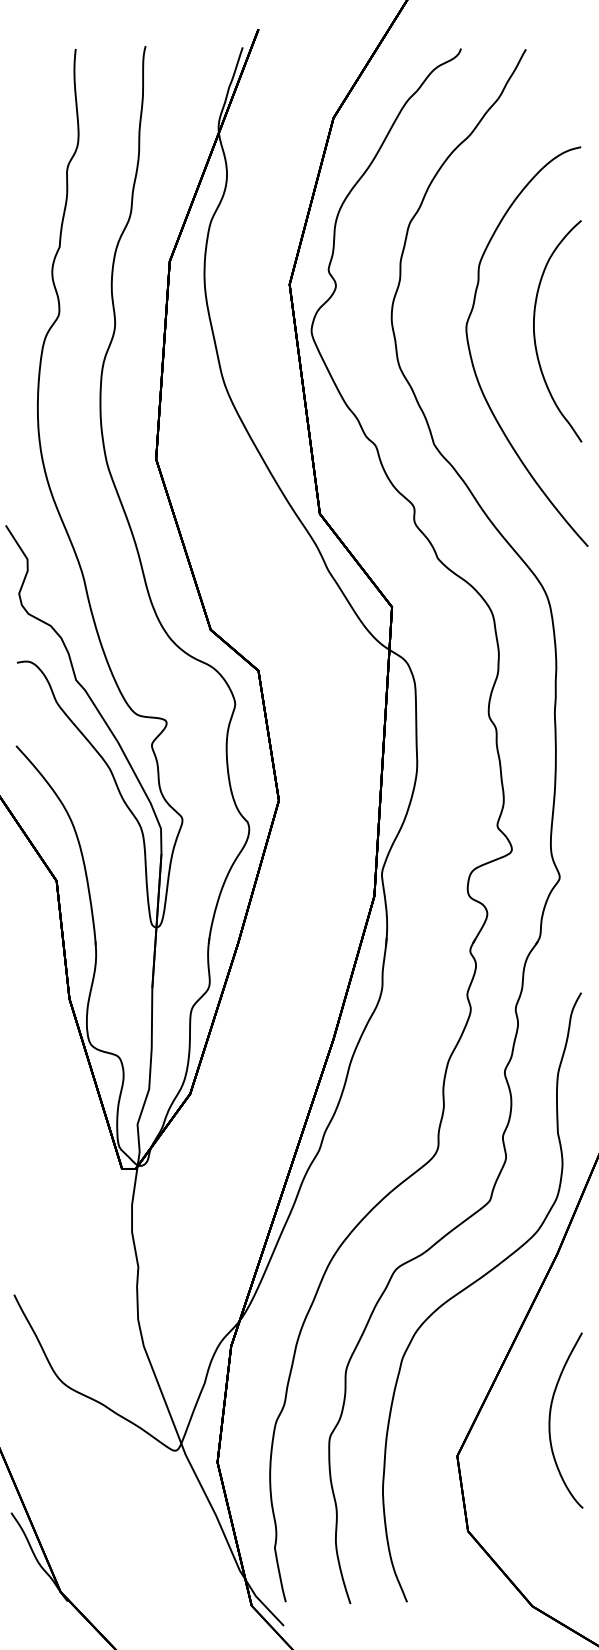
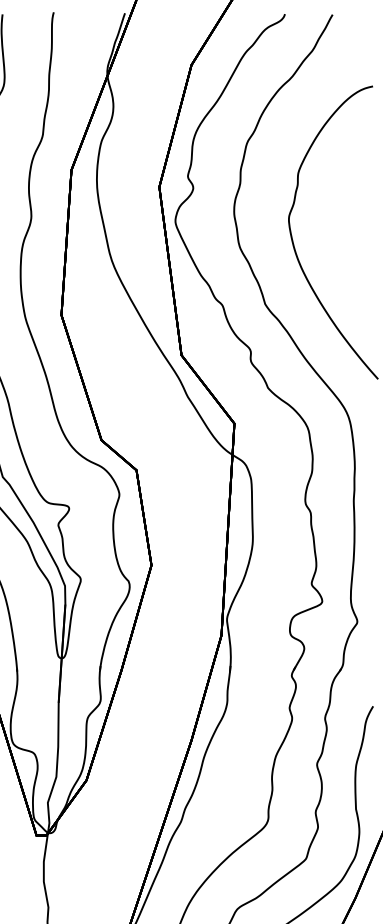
part: (535, 334) -> (339, 223), removed

